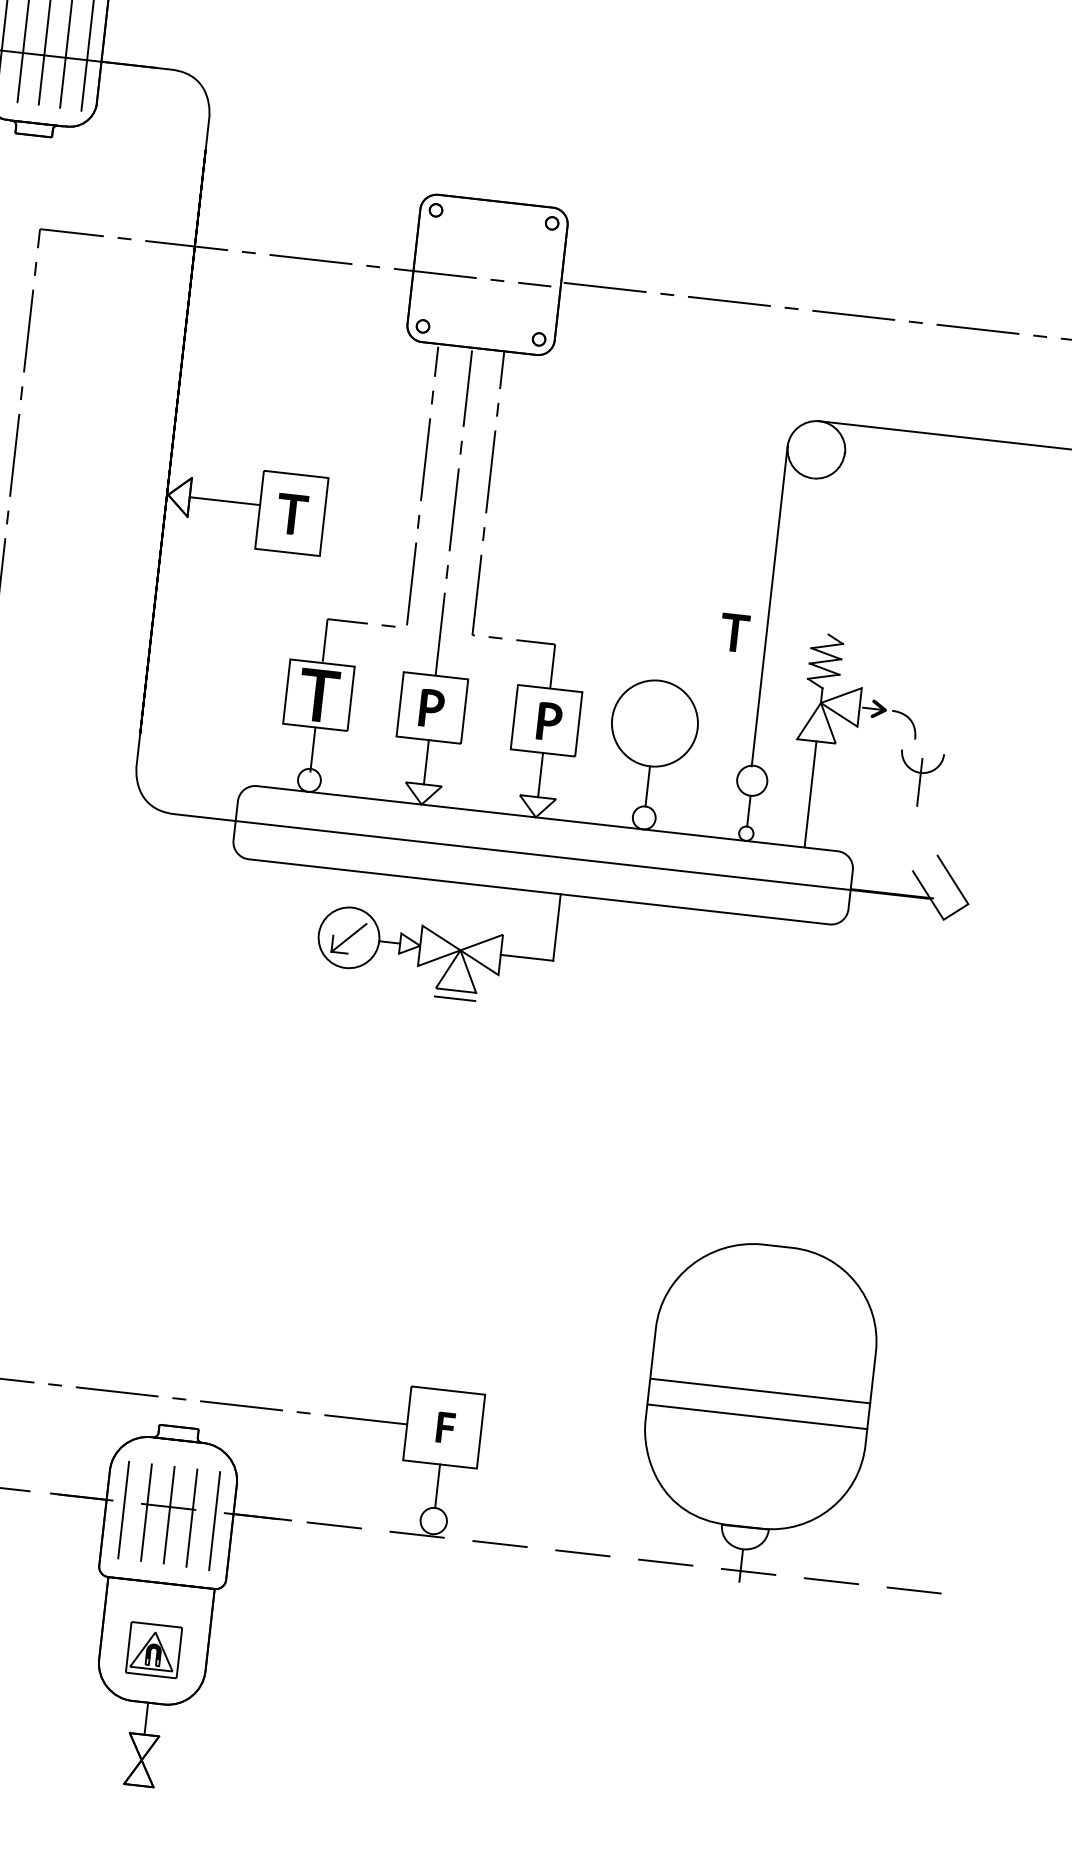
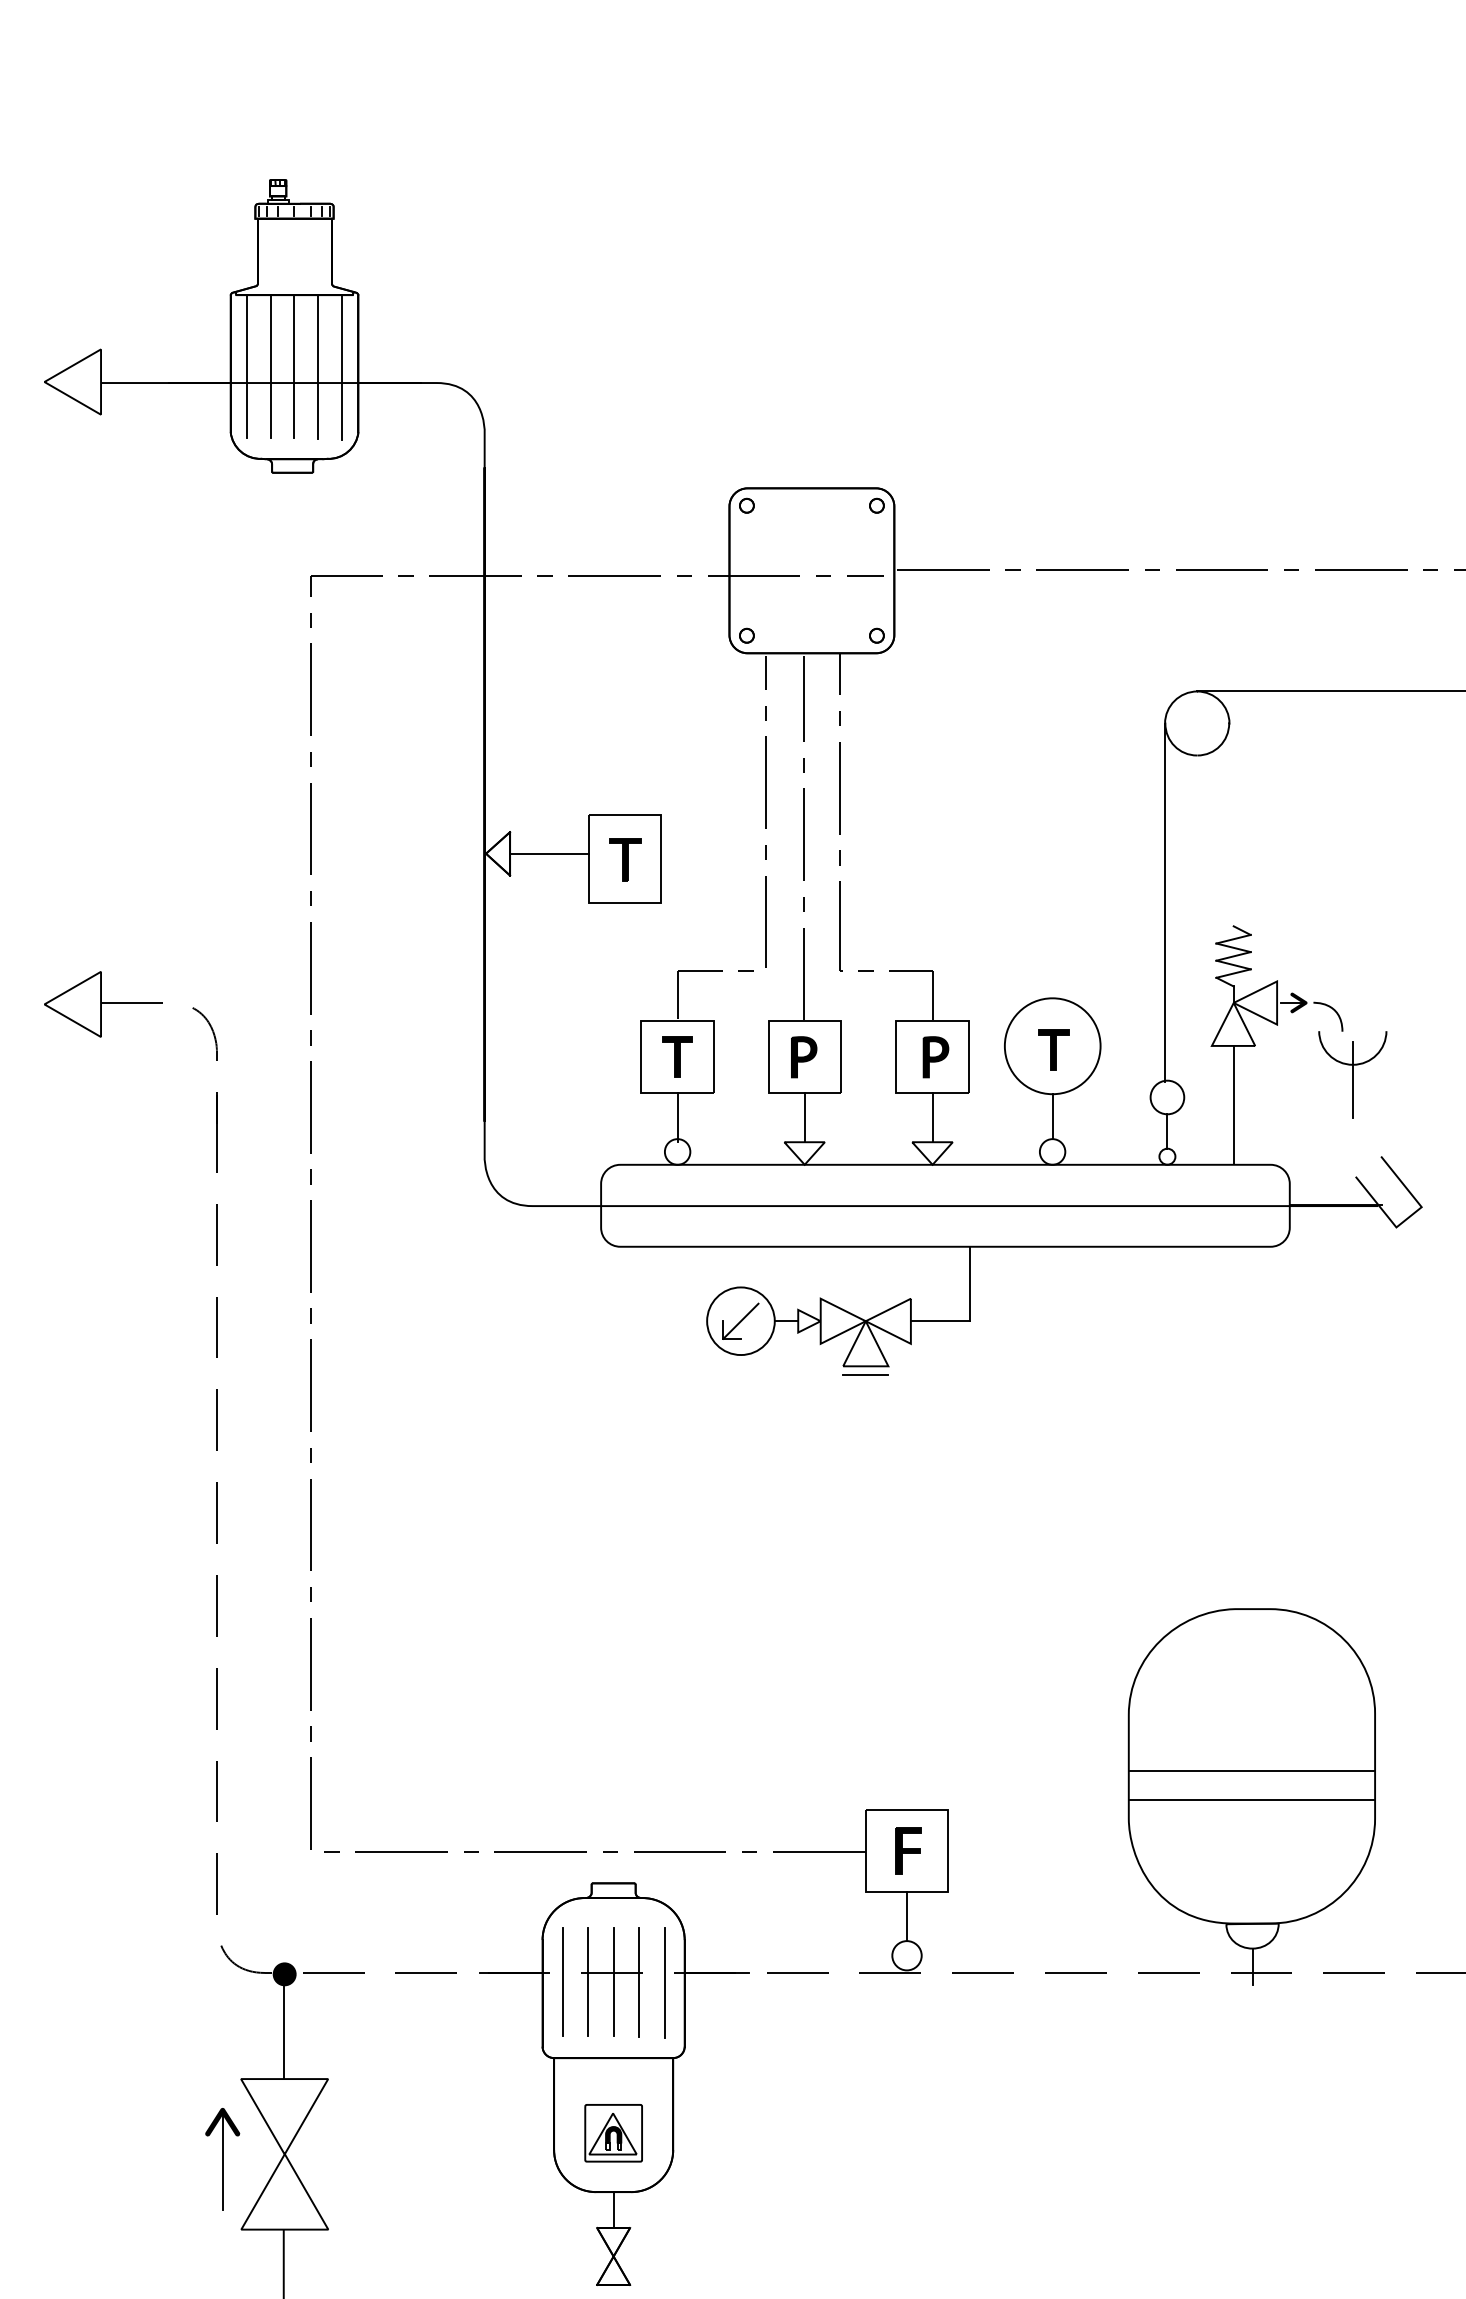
part: (734, 632) -> (1053, 1049), moved
part: (318, 695) -> (677, 1056), size x0.71
part: (919, 778) -> (1352, 1074), size x1.43
part: (445, 1427) -> (908, 1850), size x1.43

